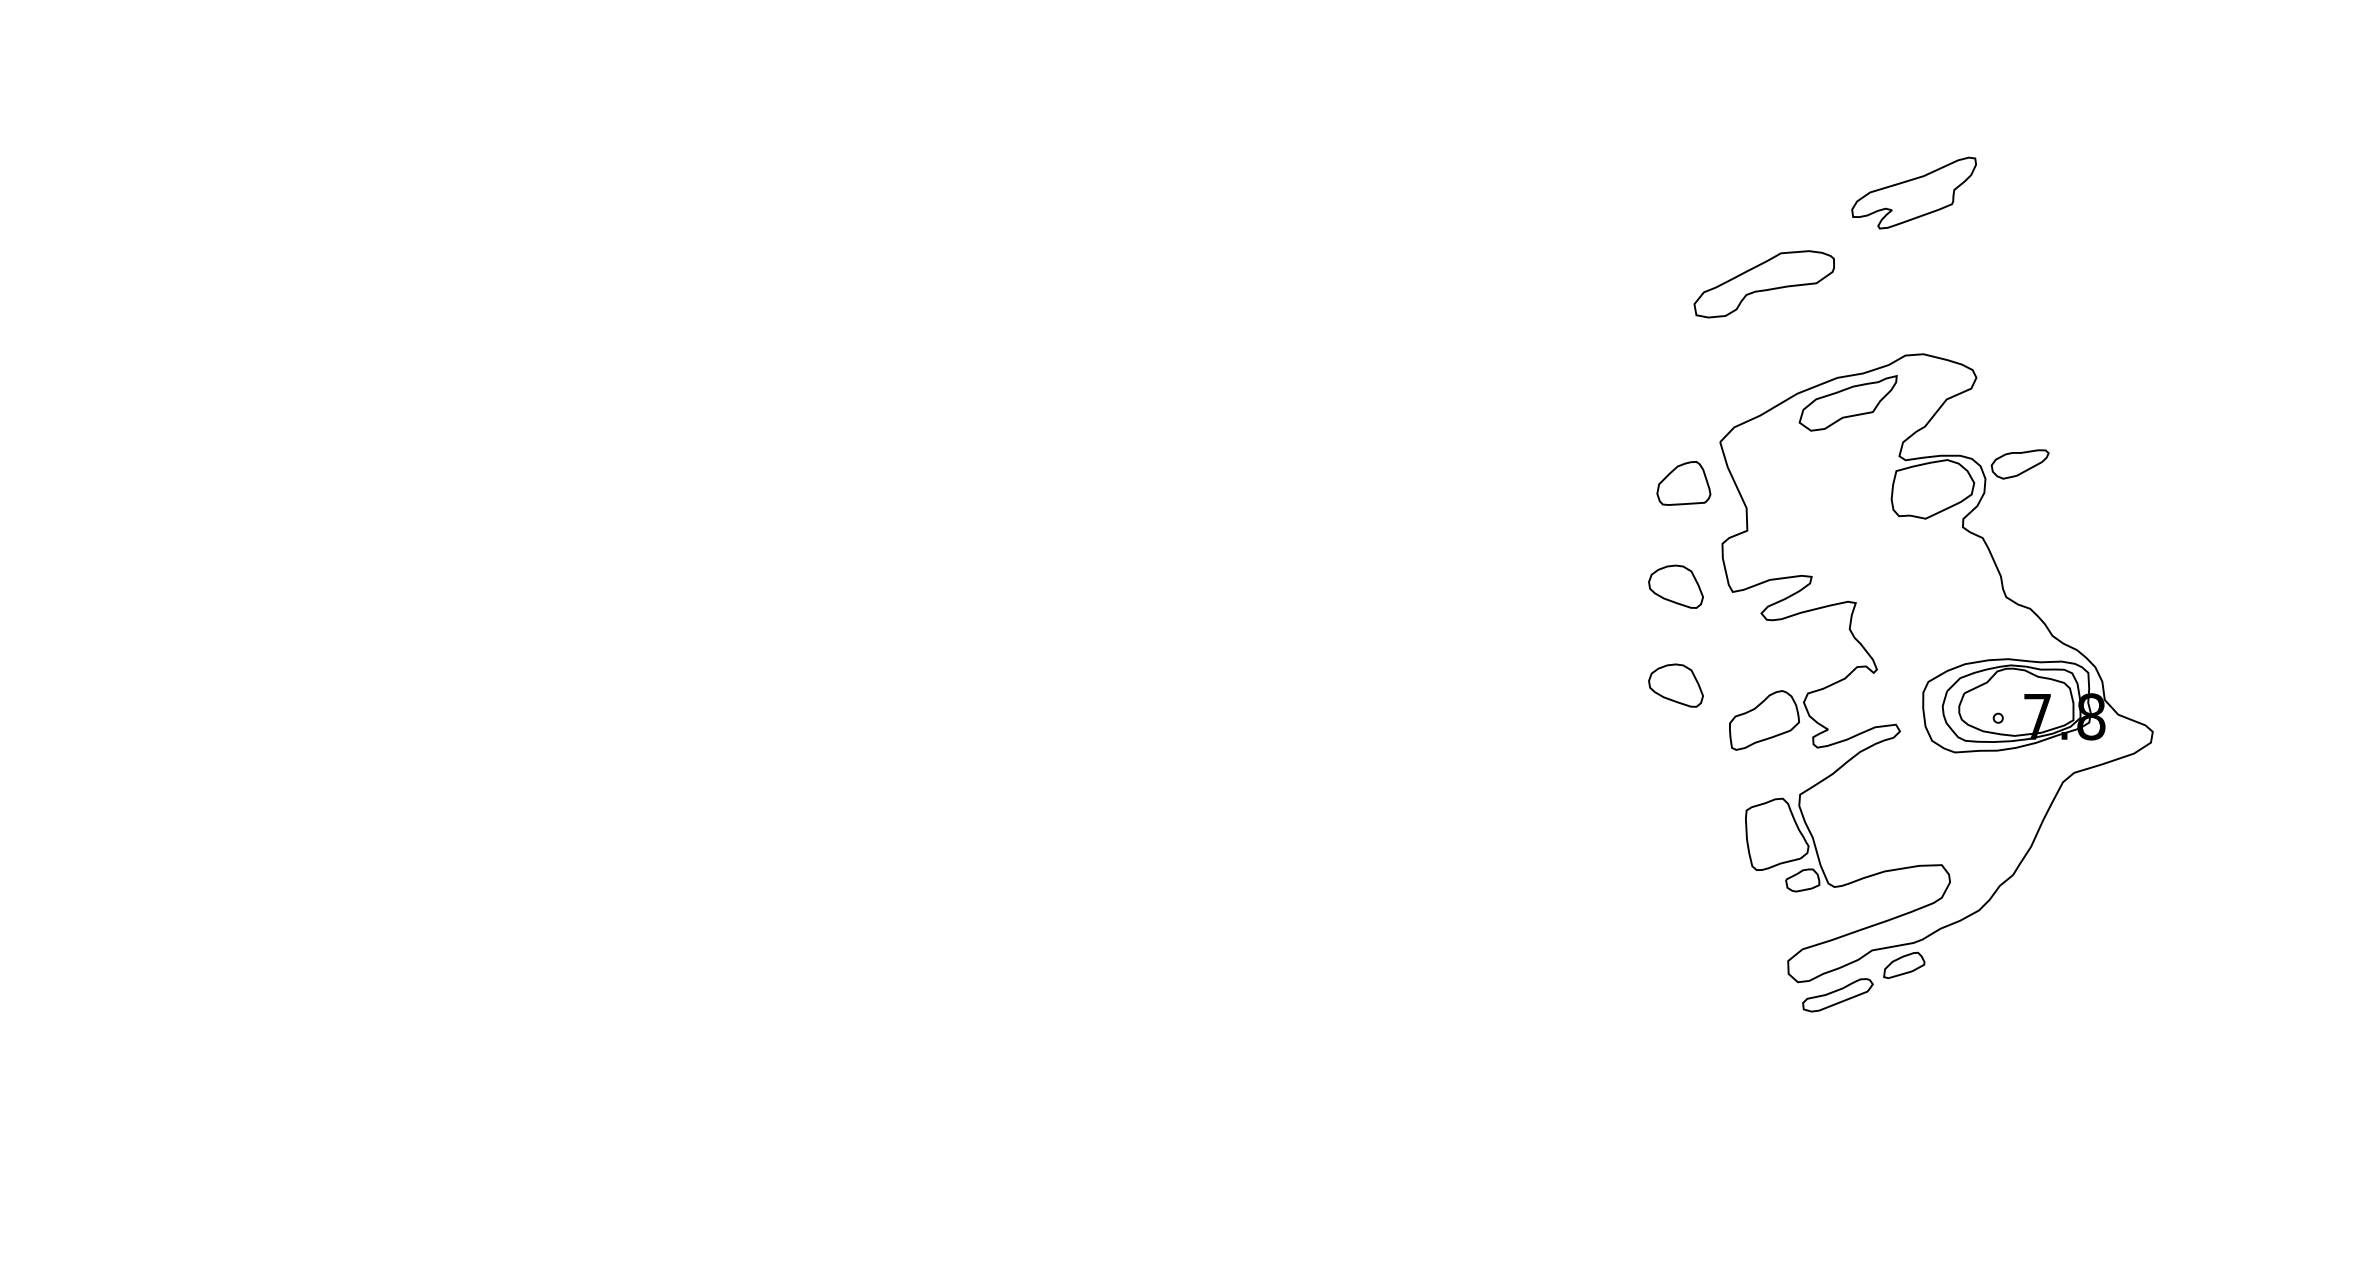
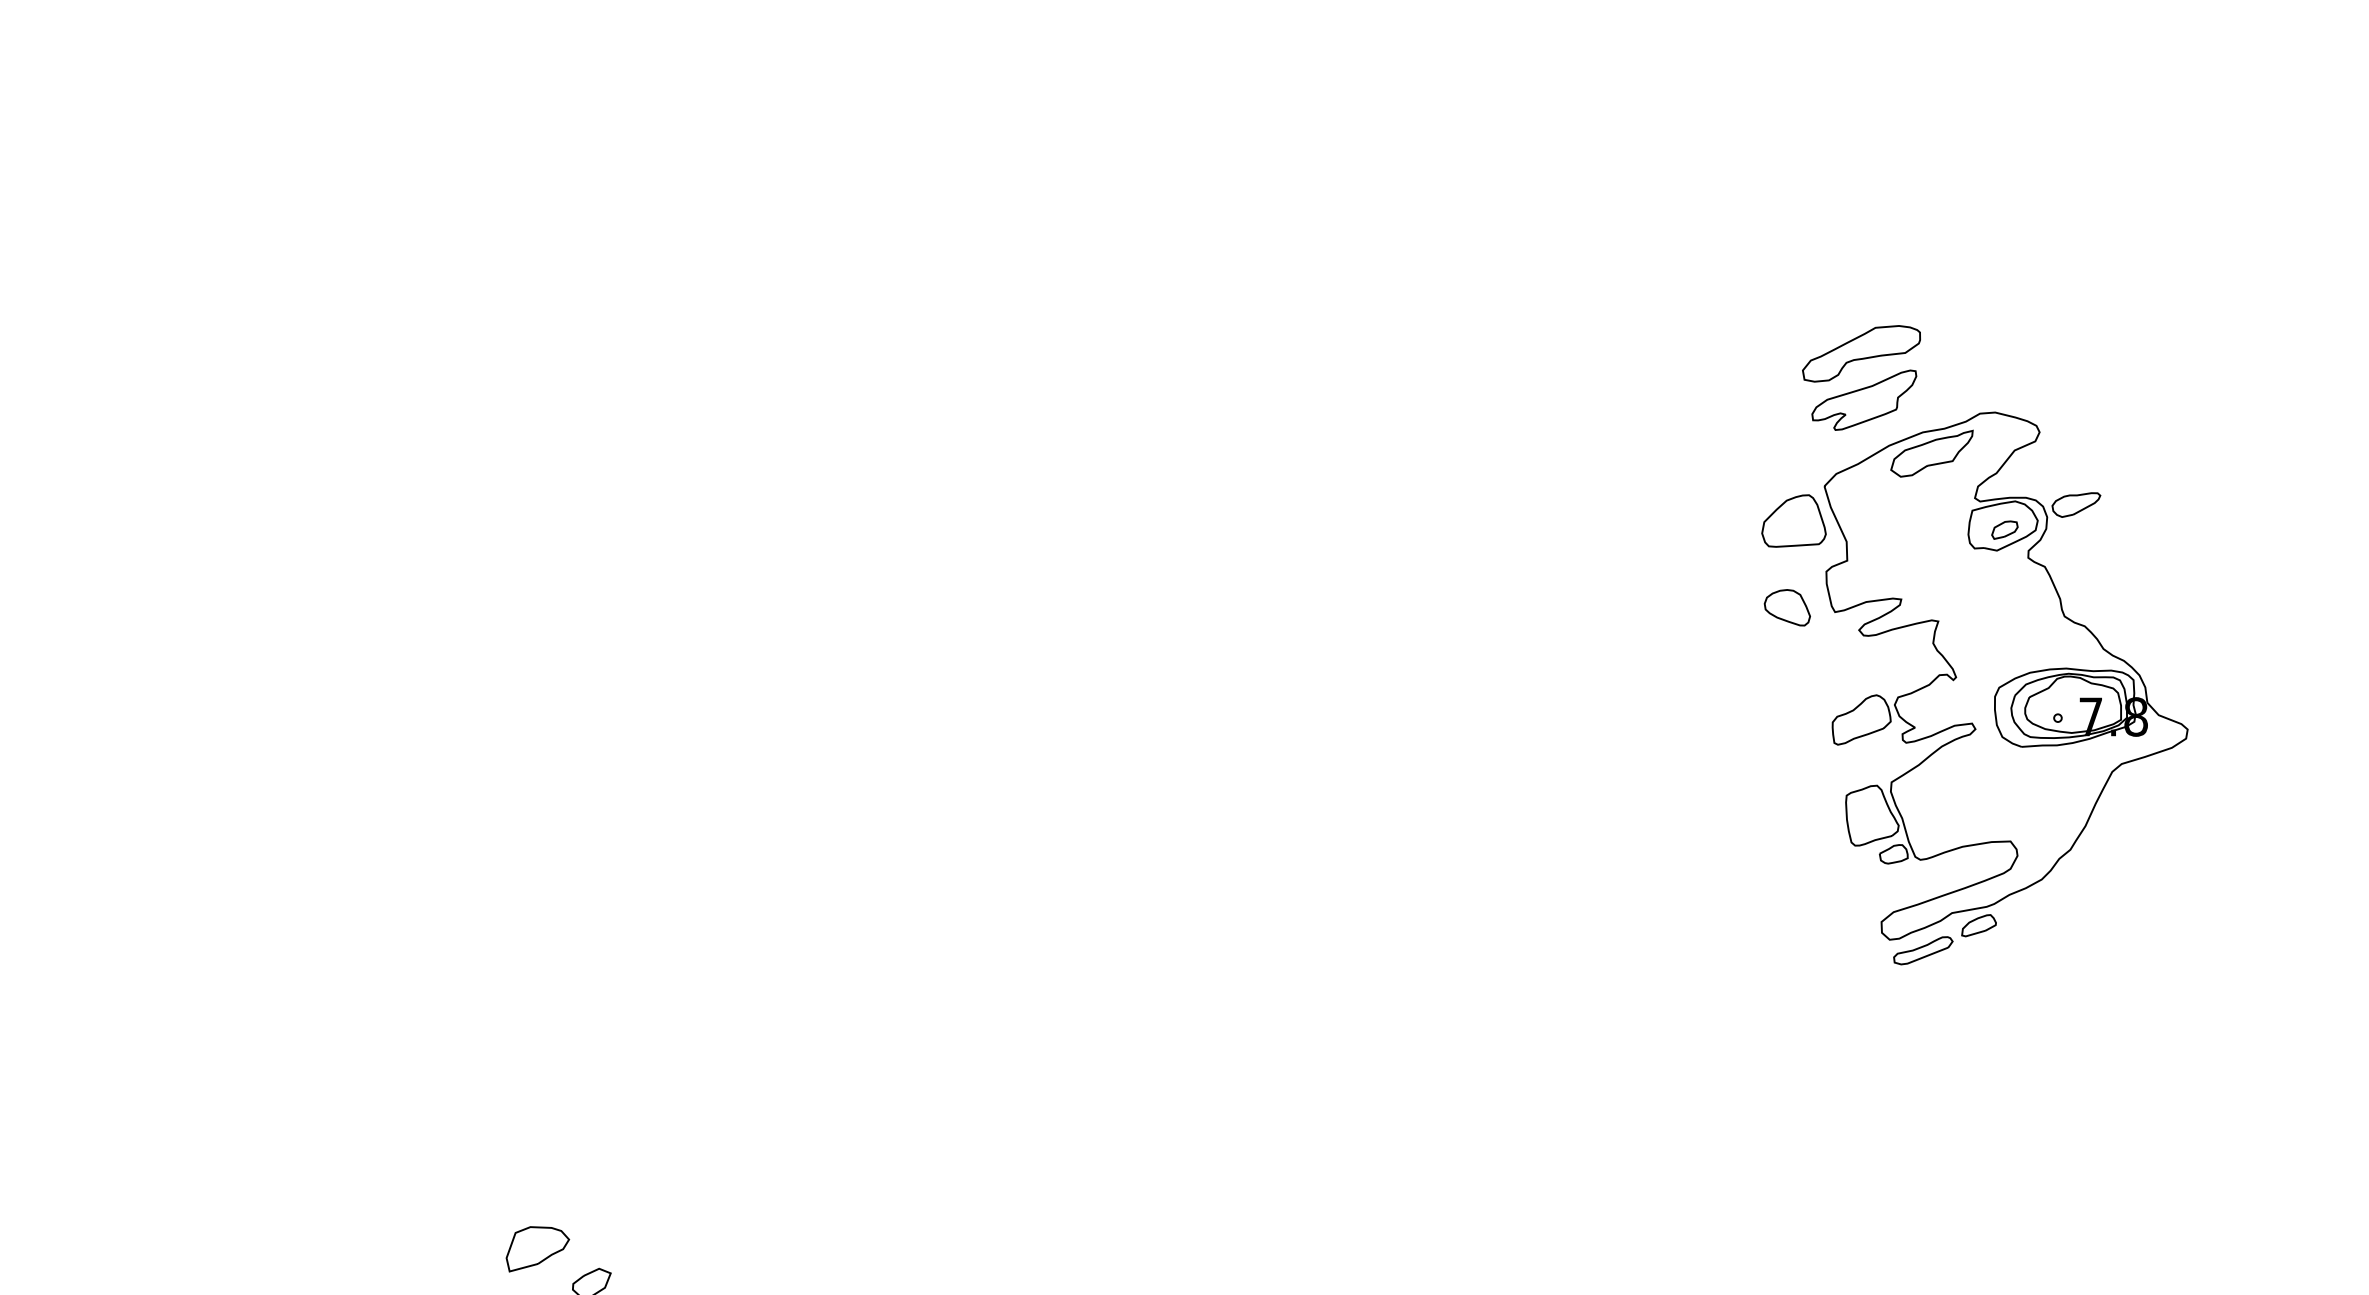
part: (1914, 192) -> (1864, 399), moved
part: (1683, 482) -> (1793, 520), size x1.43
part: (1934, 493) -> (2004, 529), added
part: (1674, 685) -> (1786, 690), removed

